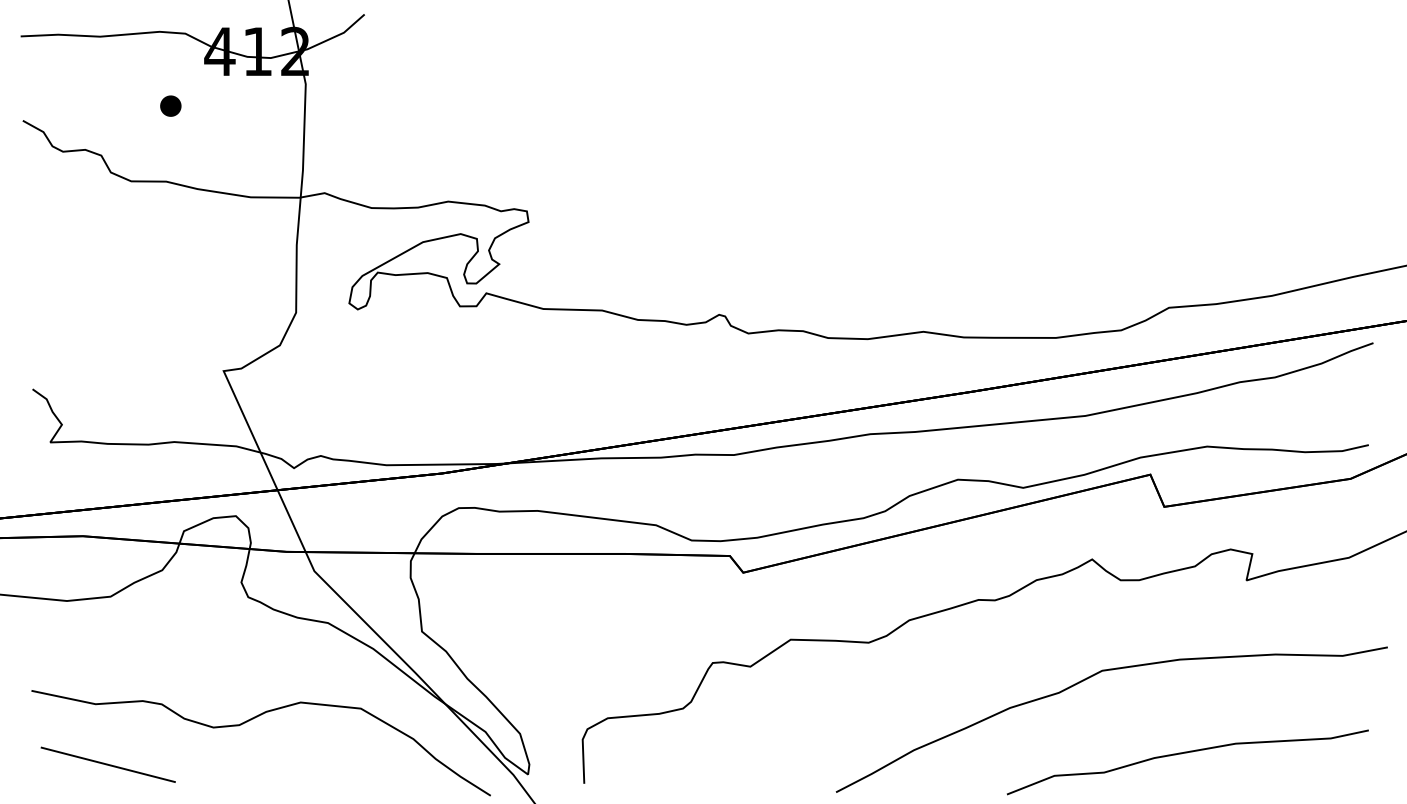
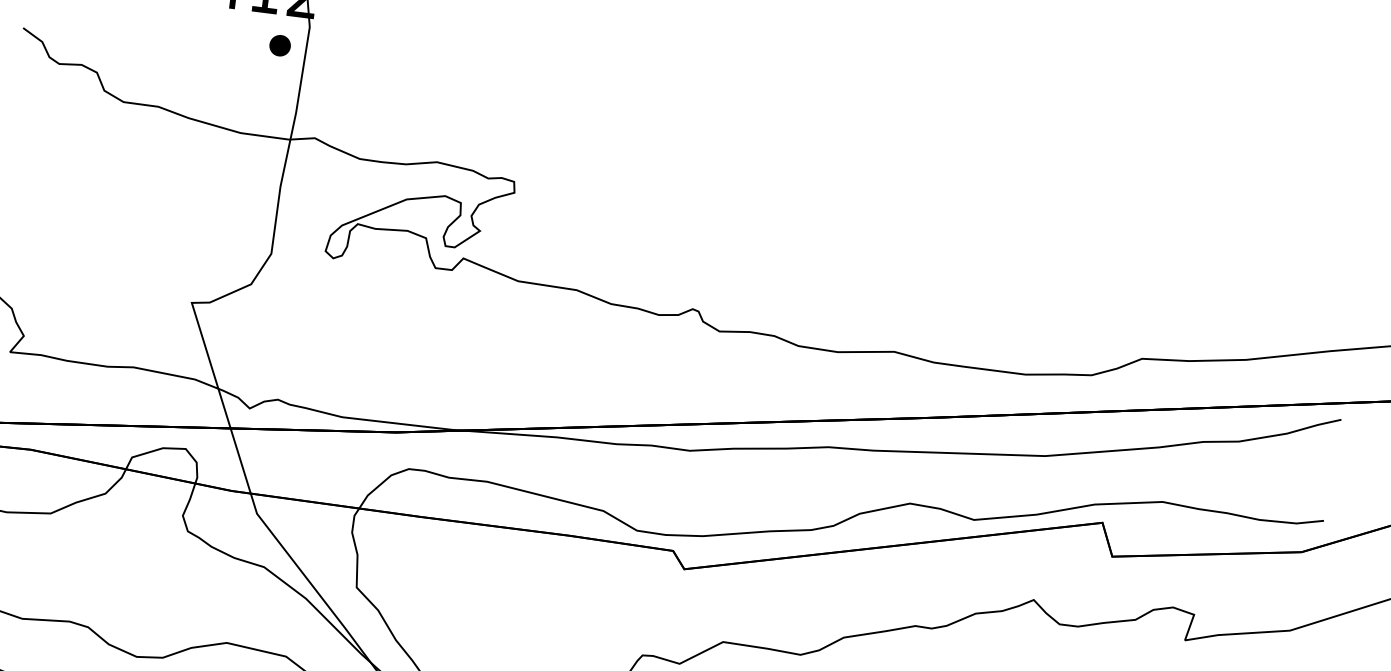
part: (170, 105) -> (279, 45), moved

